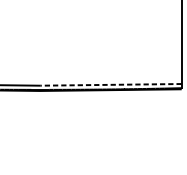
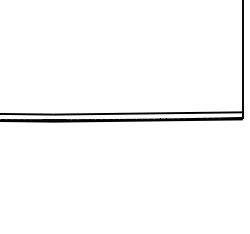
line: (111, 84) -> (148, 113), dashed -> solid

